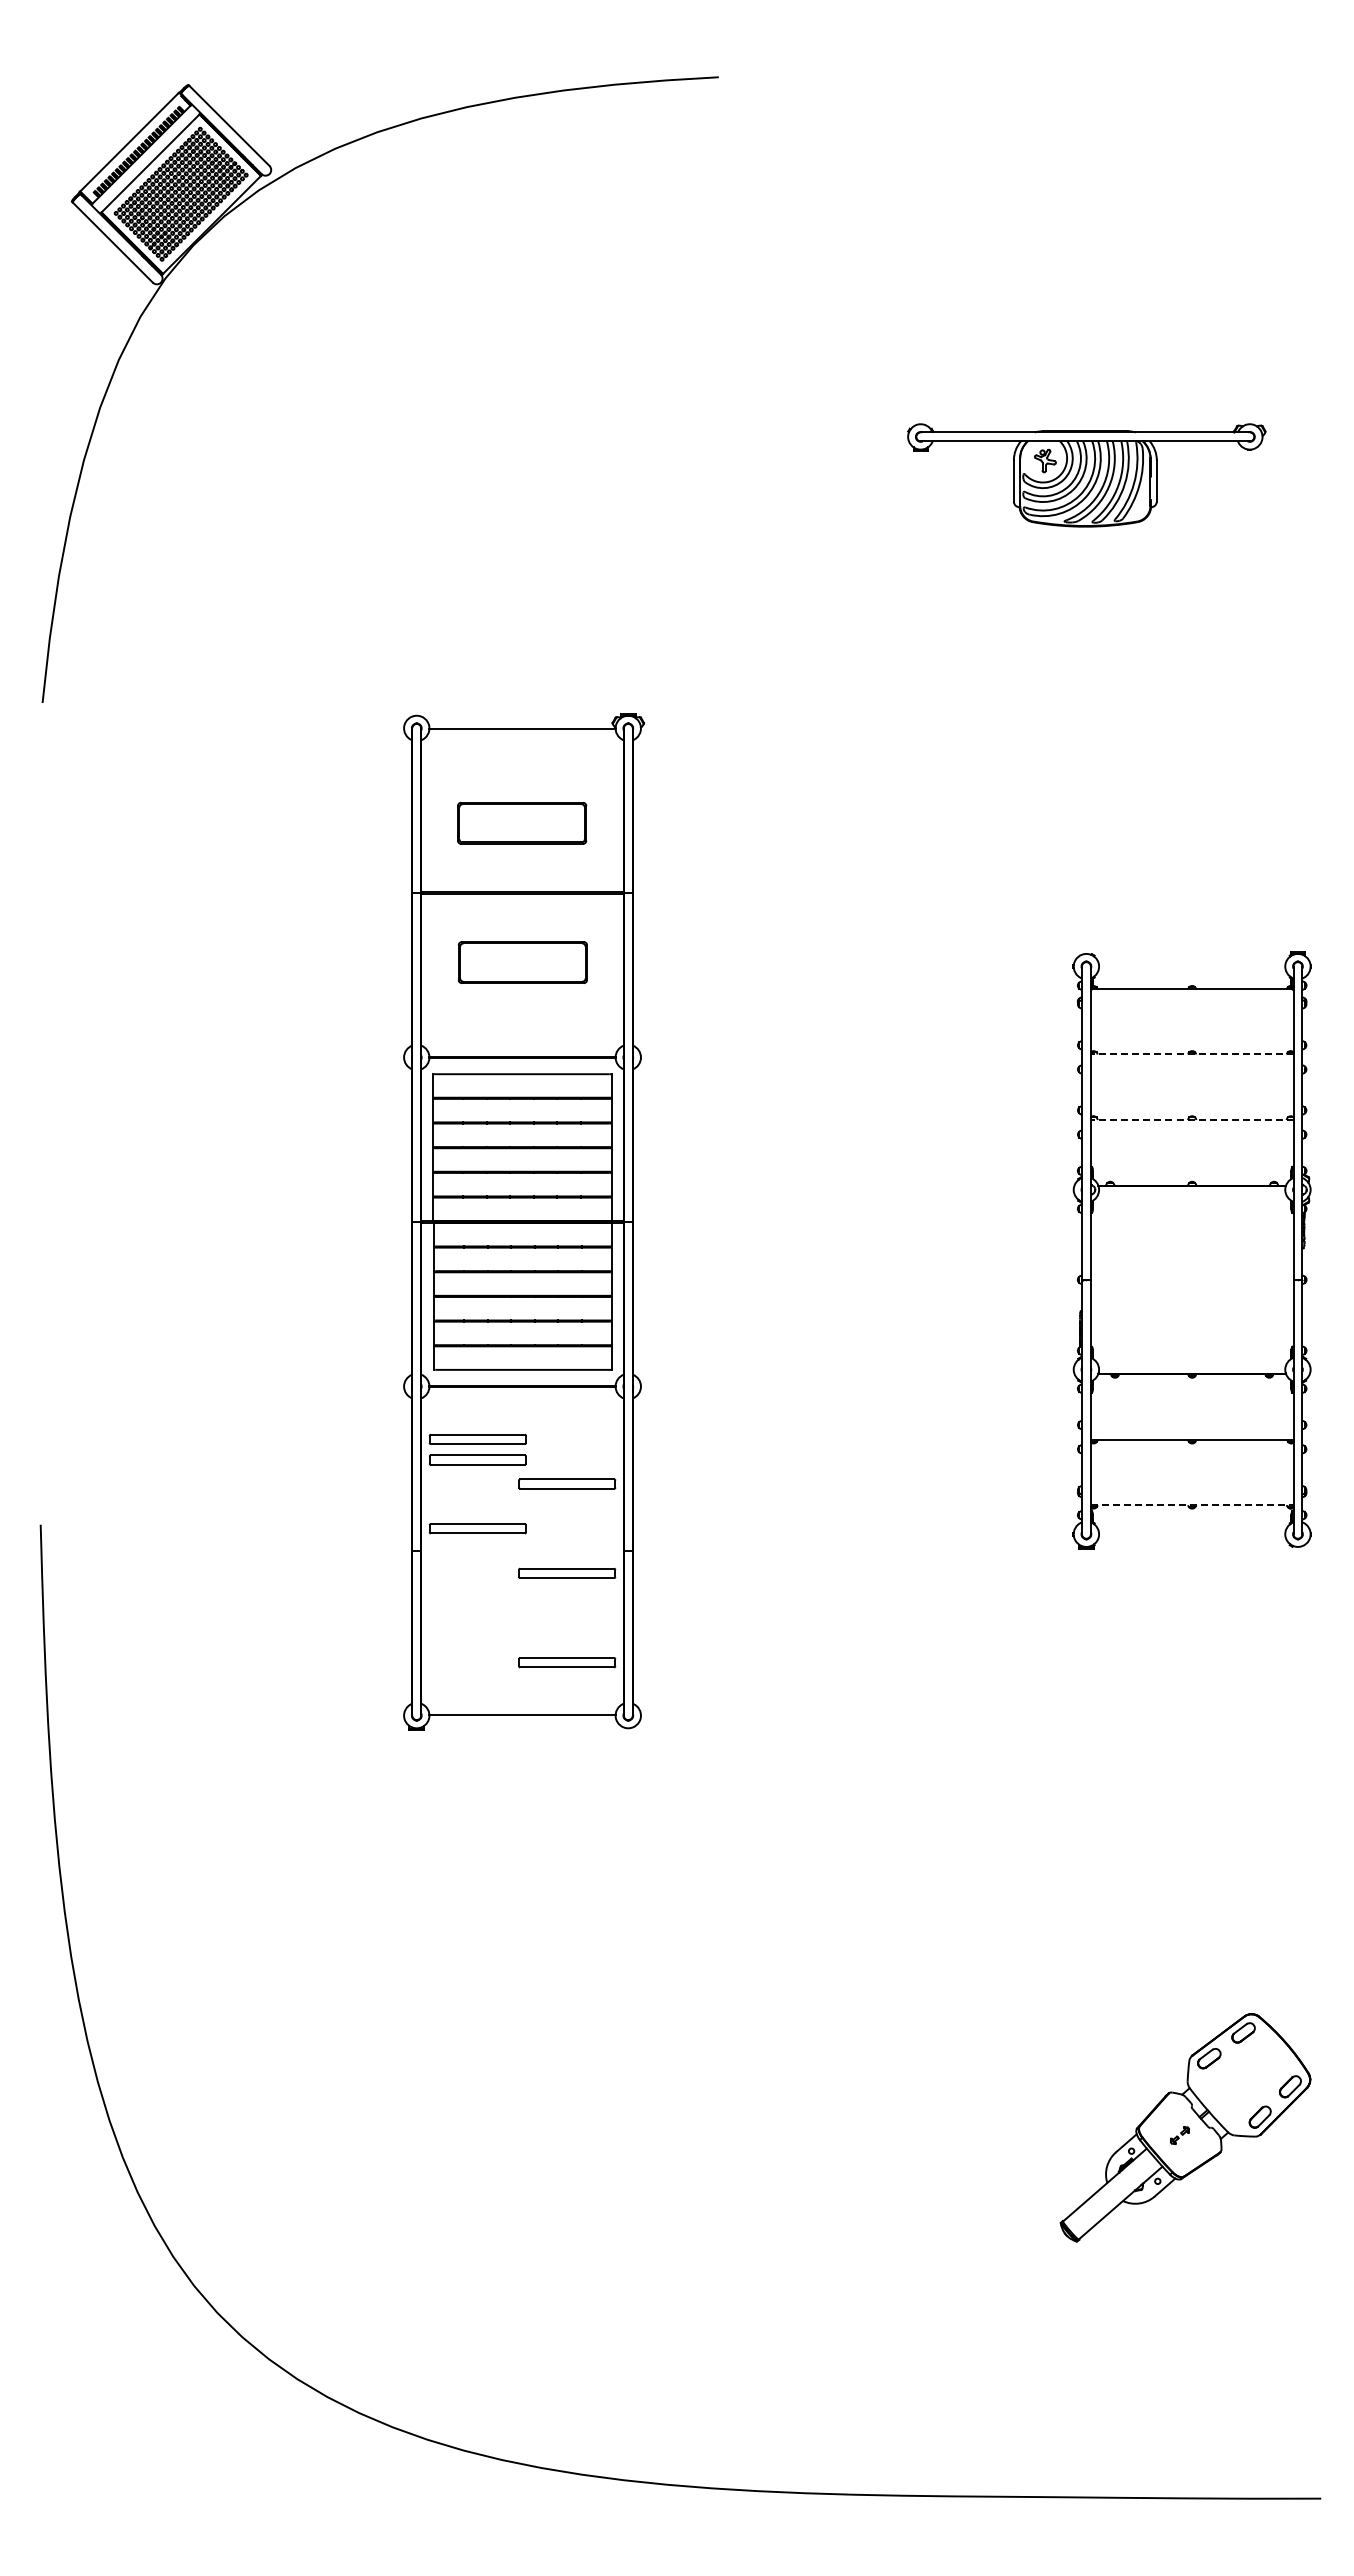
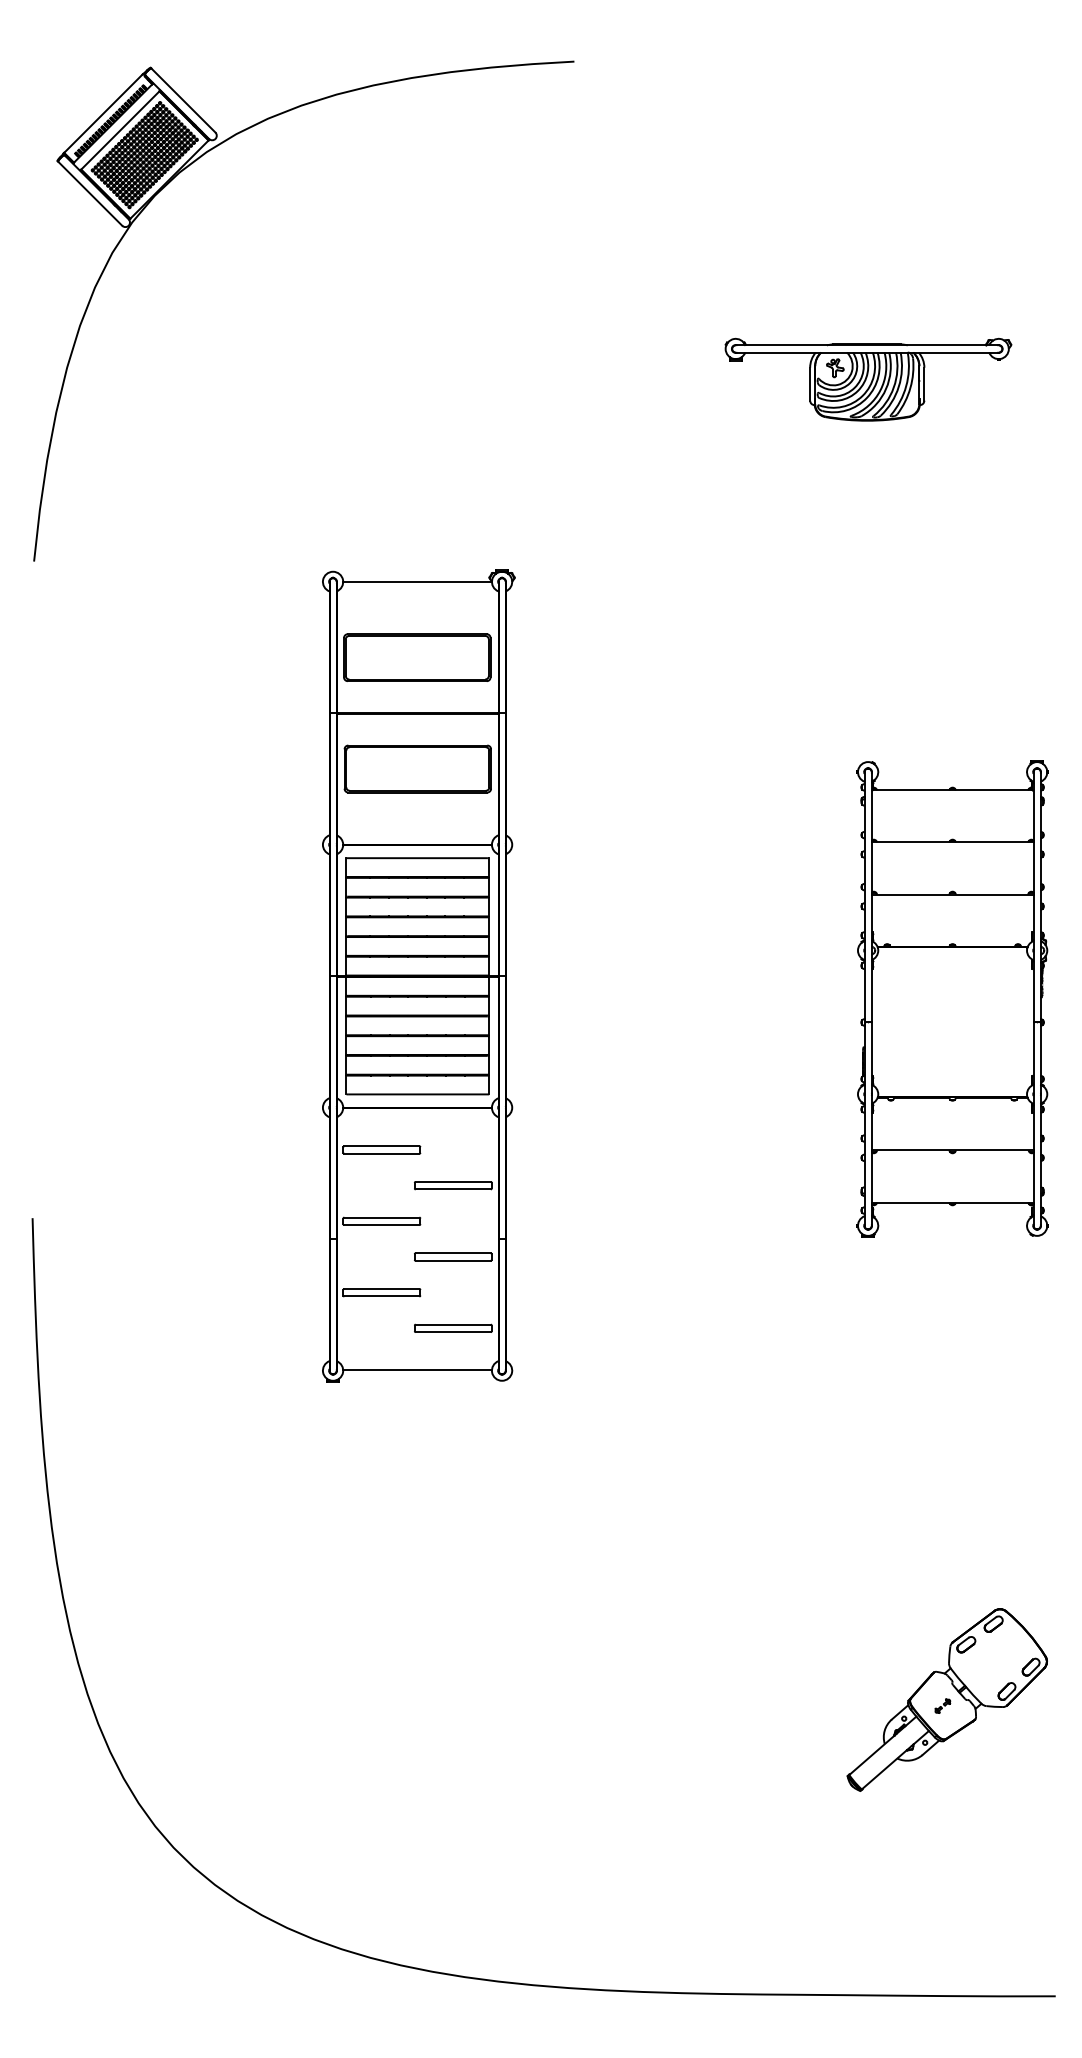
part: (521, 823) -> (416, 657), size x1.43
part: (522, 962) -> (417, 768), size x1.43
line: (1191, 1054) -> (952, 842), dashed -> solid
line: (1191, 1120) -> (952, 895), dashed -> solid
part: (477, 1459) -> (381, 1292), moved
line: (1192, 1505) -> (952, 1202), dashed -> solid

